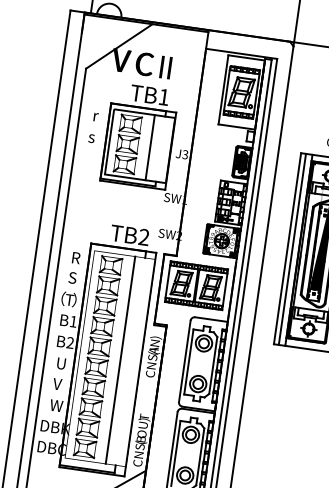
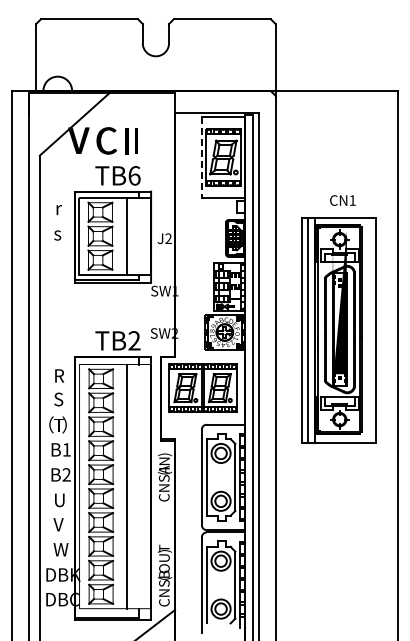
line: (223, 89) -> (201, 157), solid -> dashed
text: (164, 96) -> (134, 175), TB1 -> TB6
text: (185, 155) -> (168, 239), J3 -> J2

